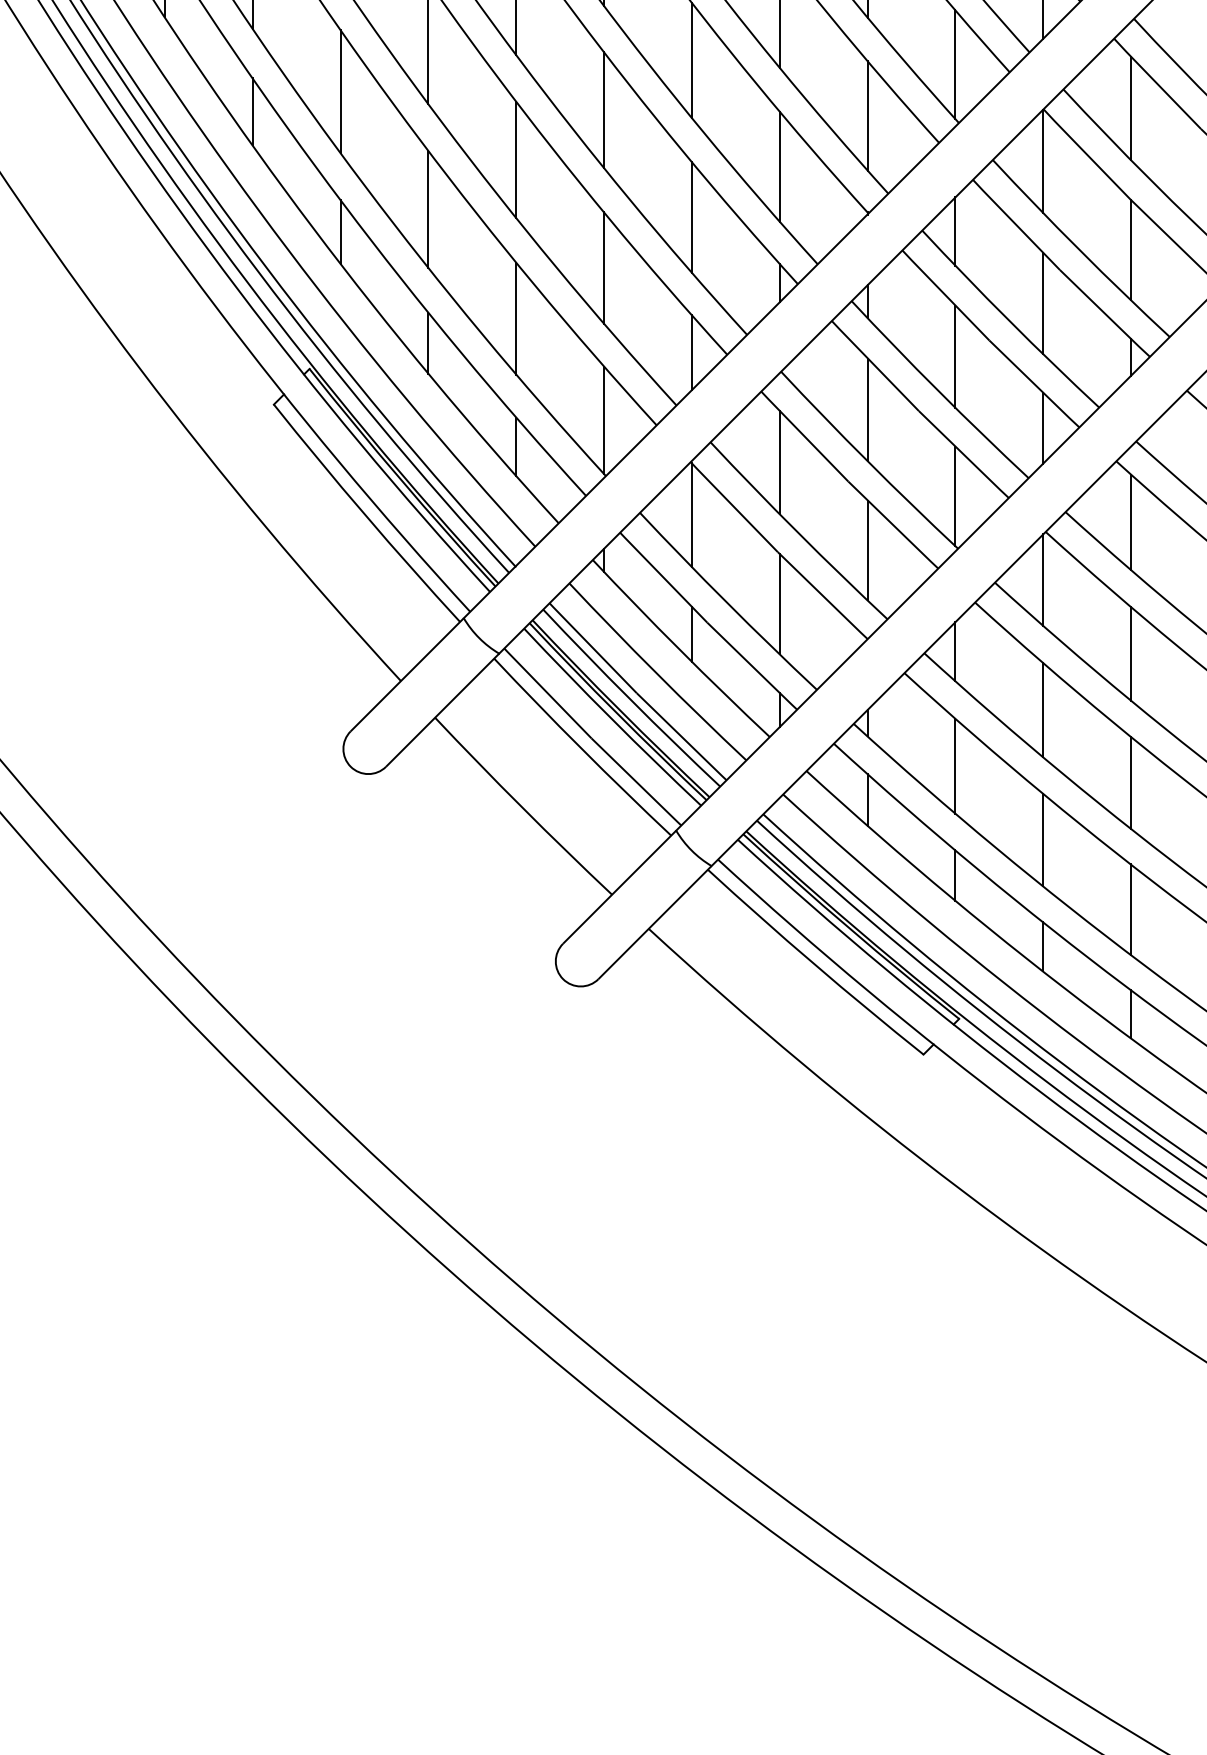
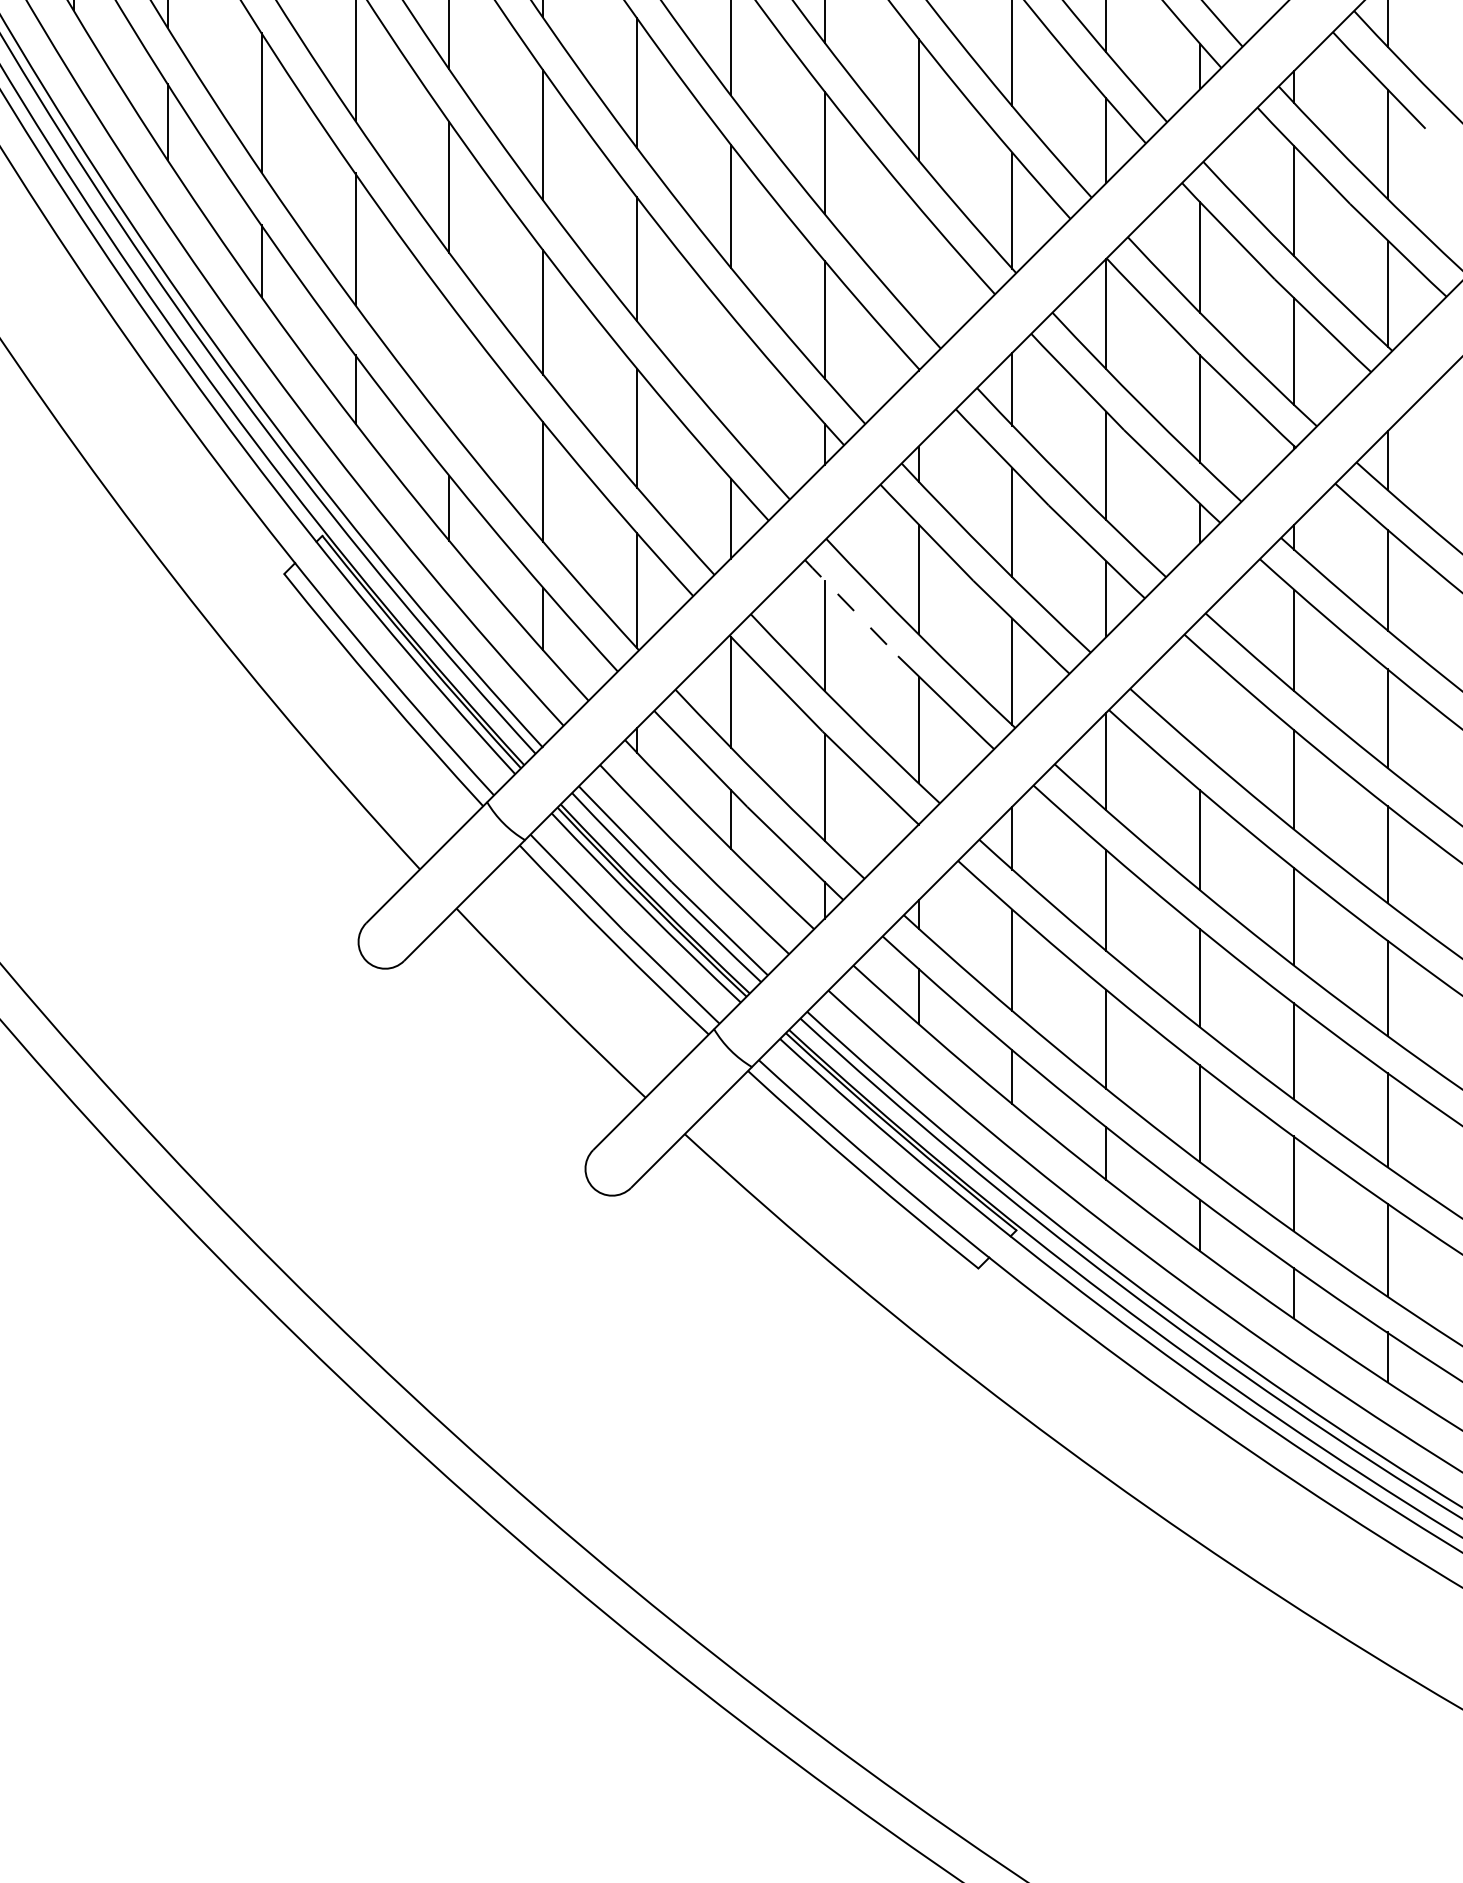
line: (867, 115) -> (918, 265), removed
line: (428, 208) -> (449, 364), removed
line: (691, 216) -> (730, 373), removed
line: (804, 436) -> (851, 608), solid -> dashed
line: (1131, 522) -> (1200, 699), removed

